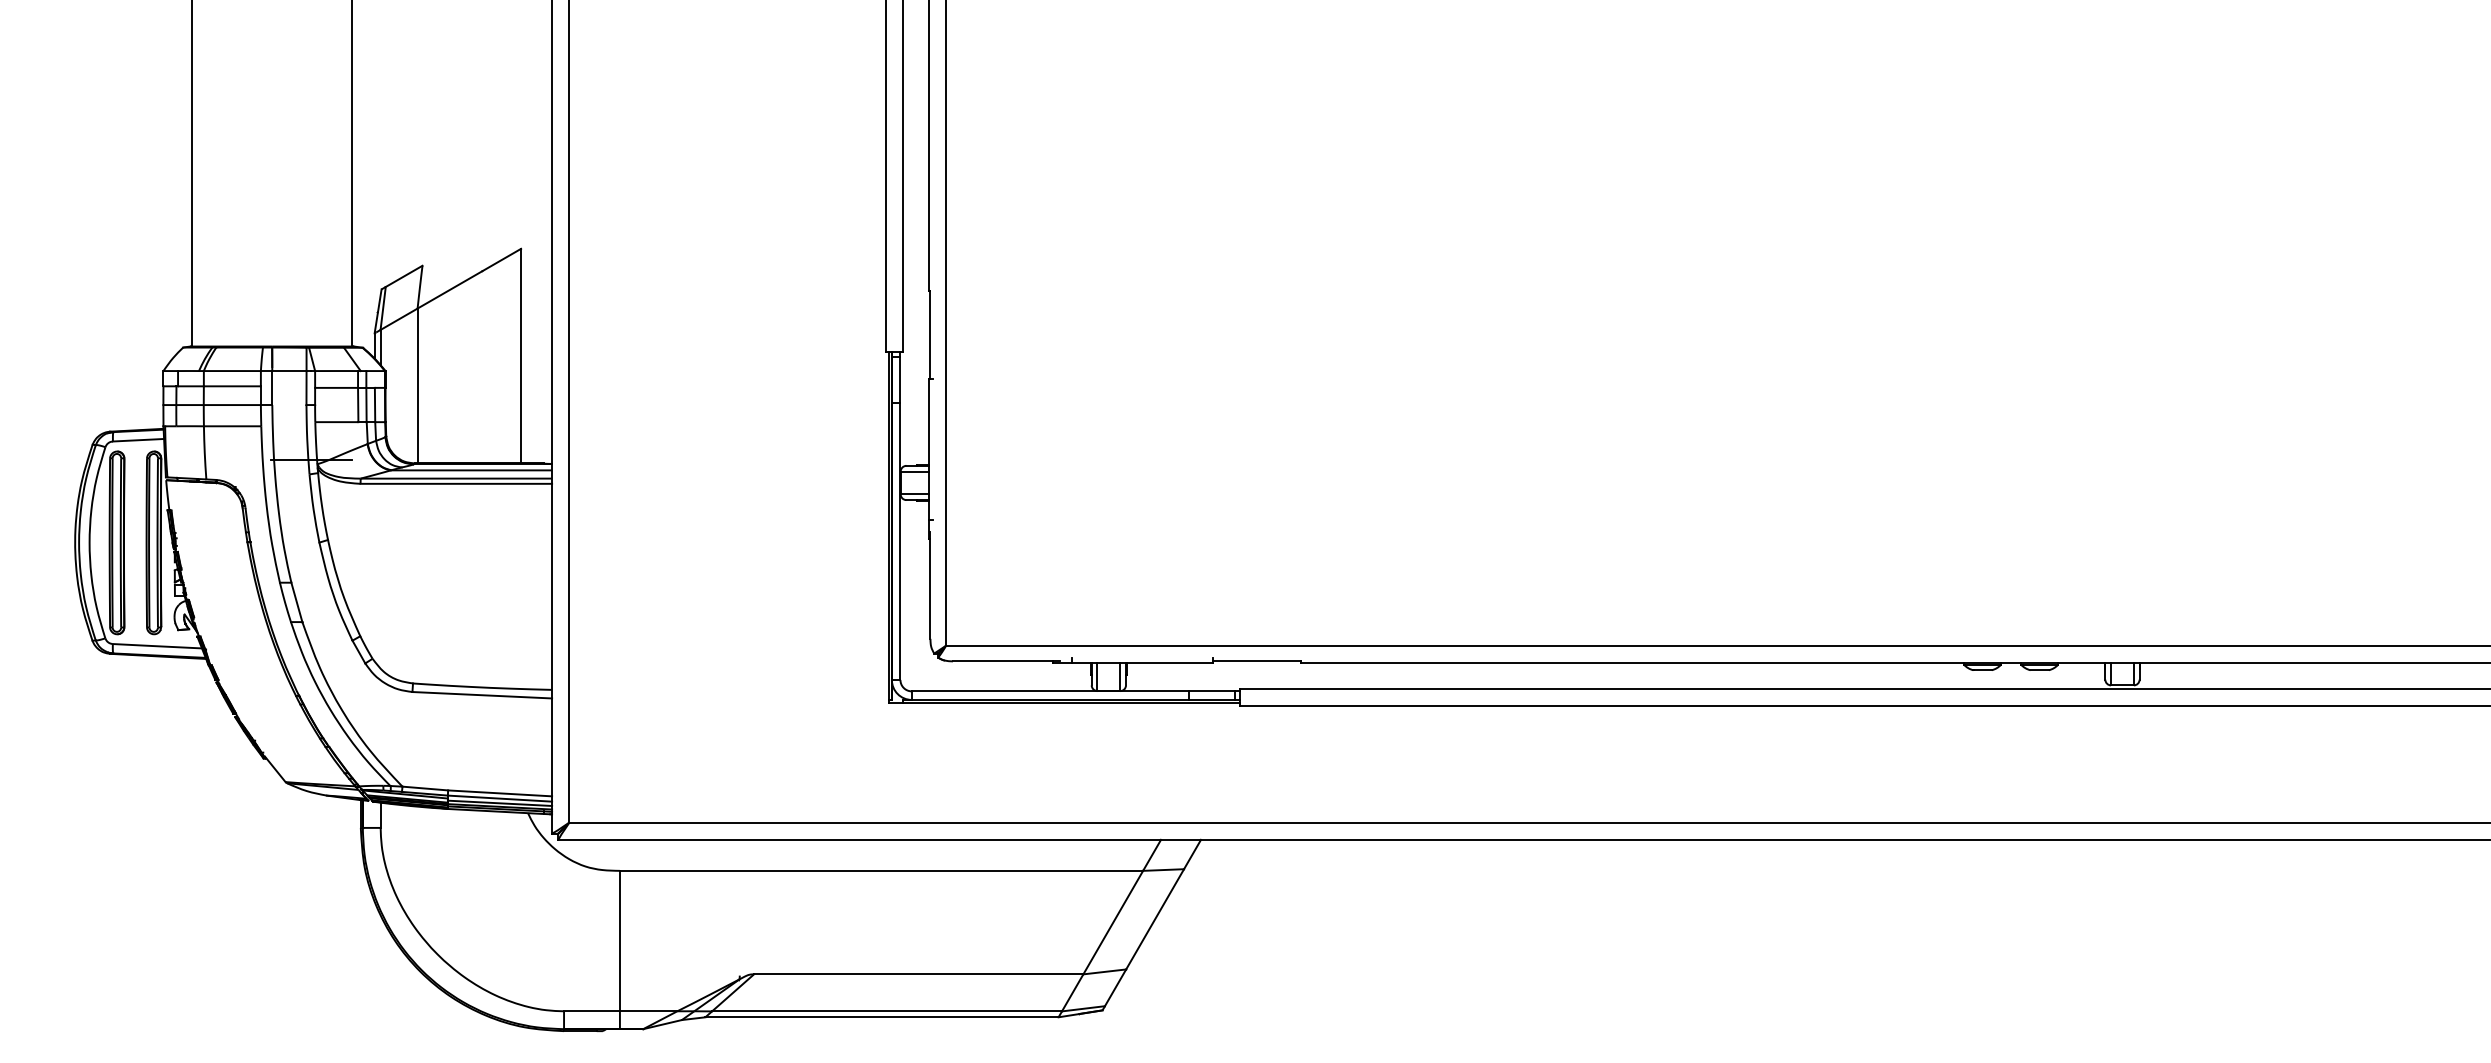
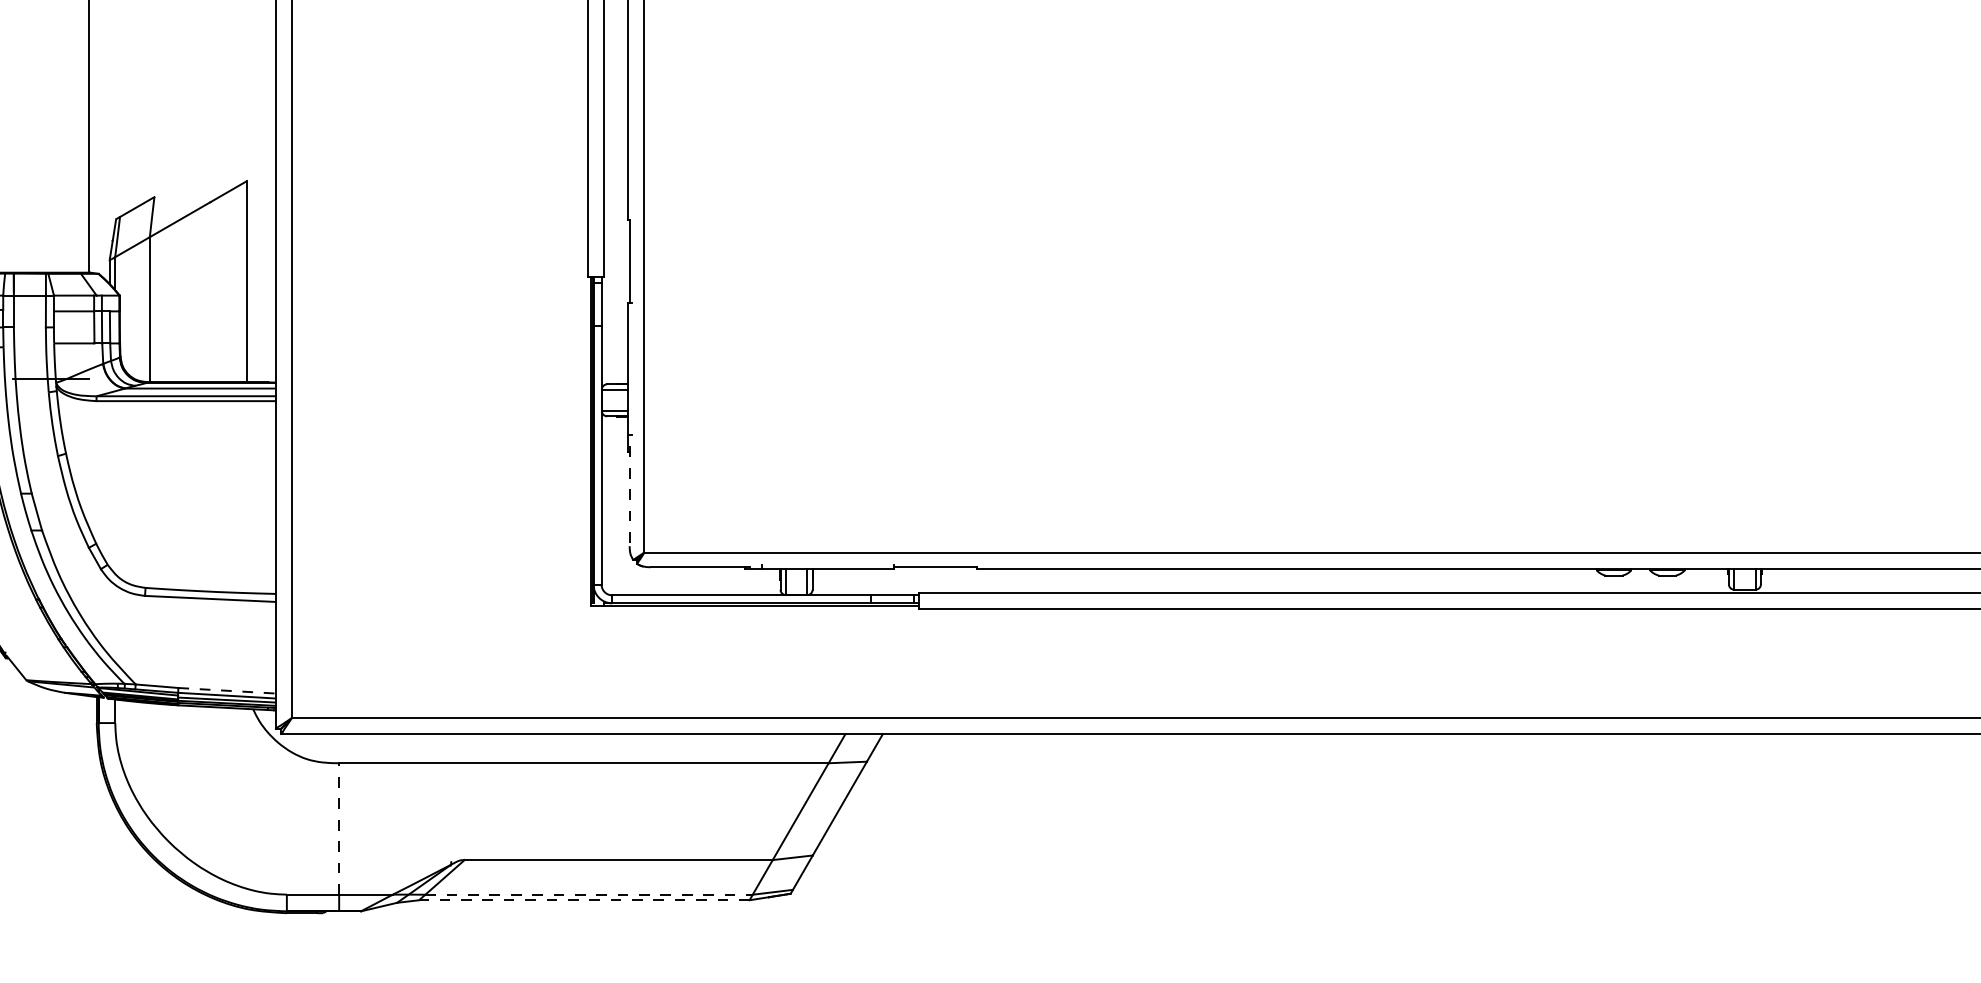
line: (930, 586) -> (629, 497), solid -> dashed
line: (500, 793) -> (227, 690), solid -> dashed
line: (619, 940) -> (338, 828), solid -> dashed
line: (887, 1011) -> (589, 894), solid -> dashed
line: (881, 1017) -> (583, 900), solid -> dashed

